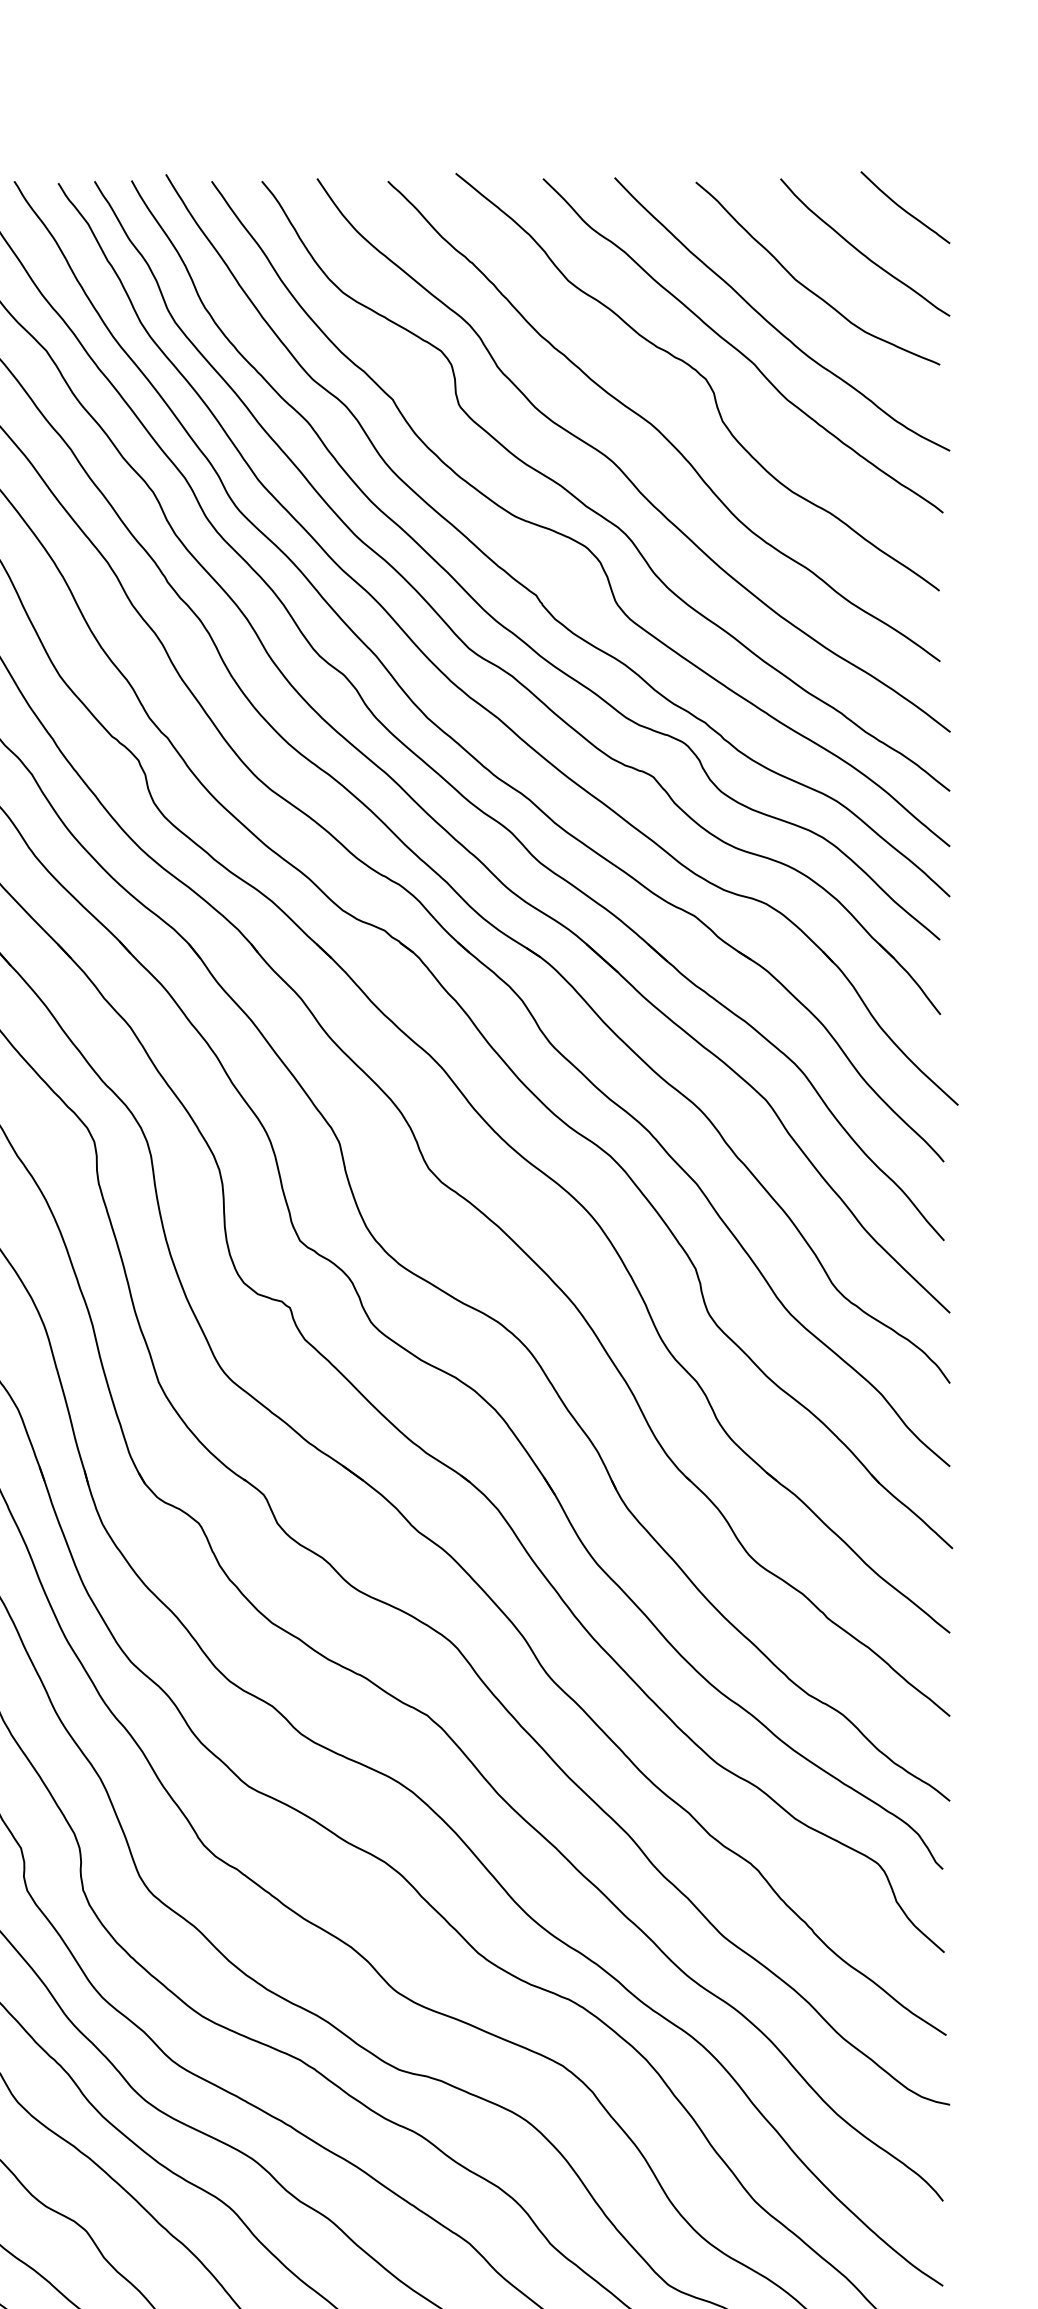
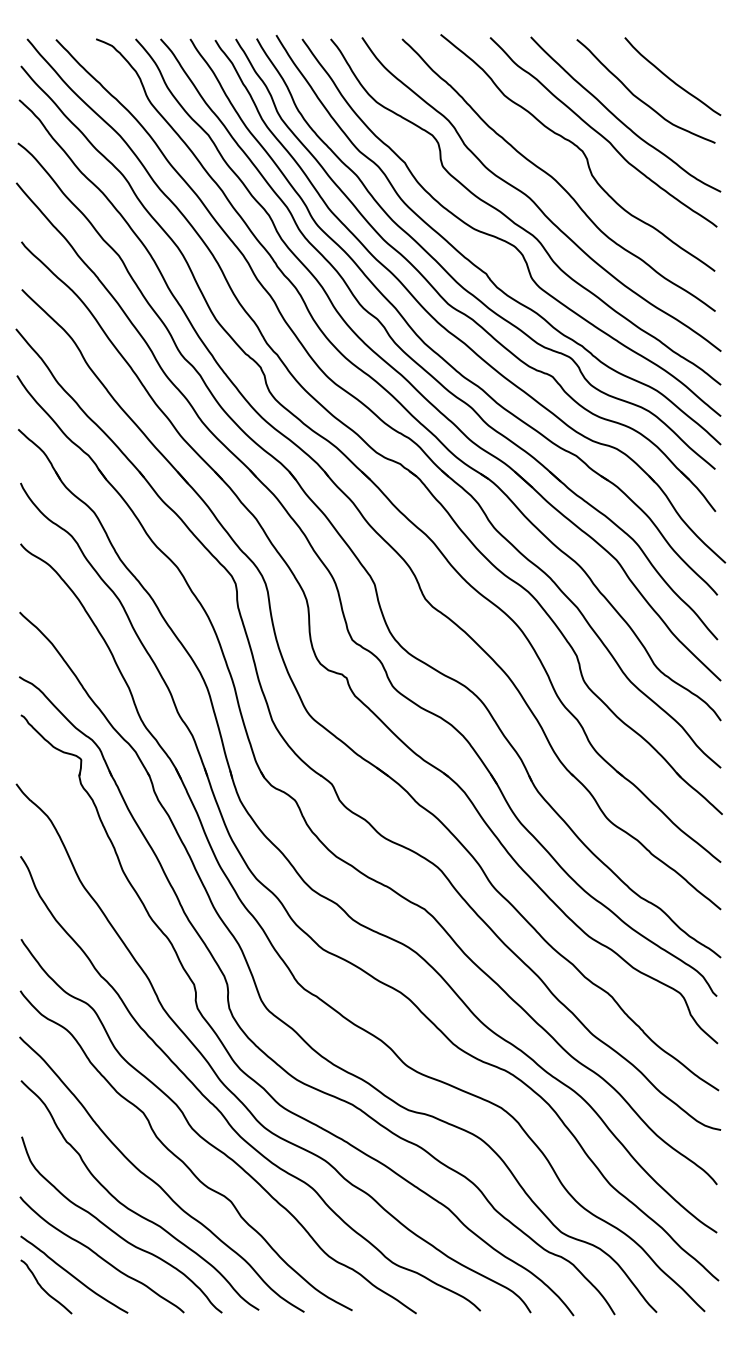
curve: (903, 206) -> (694, 53), removed

